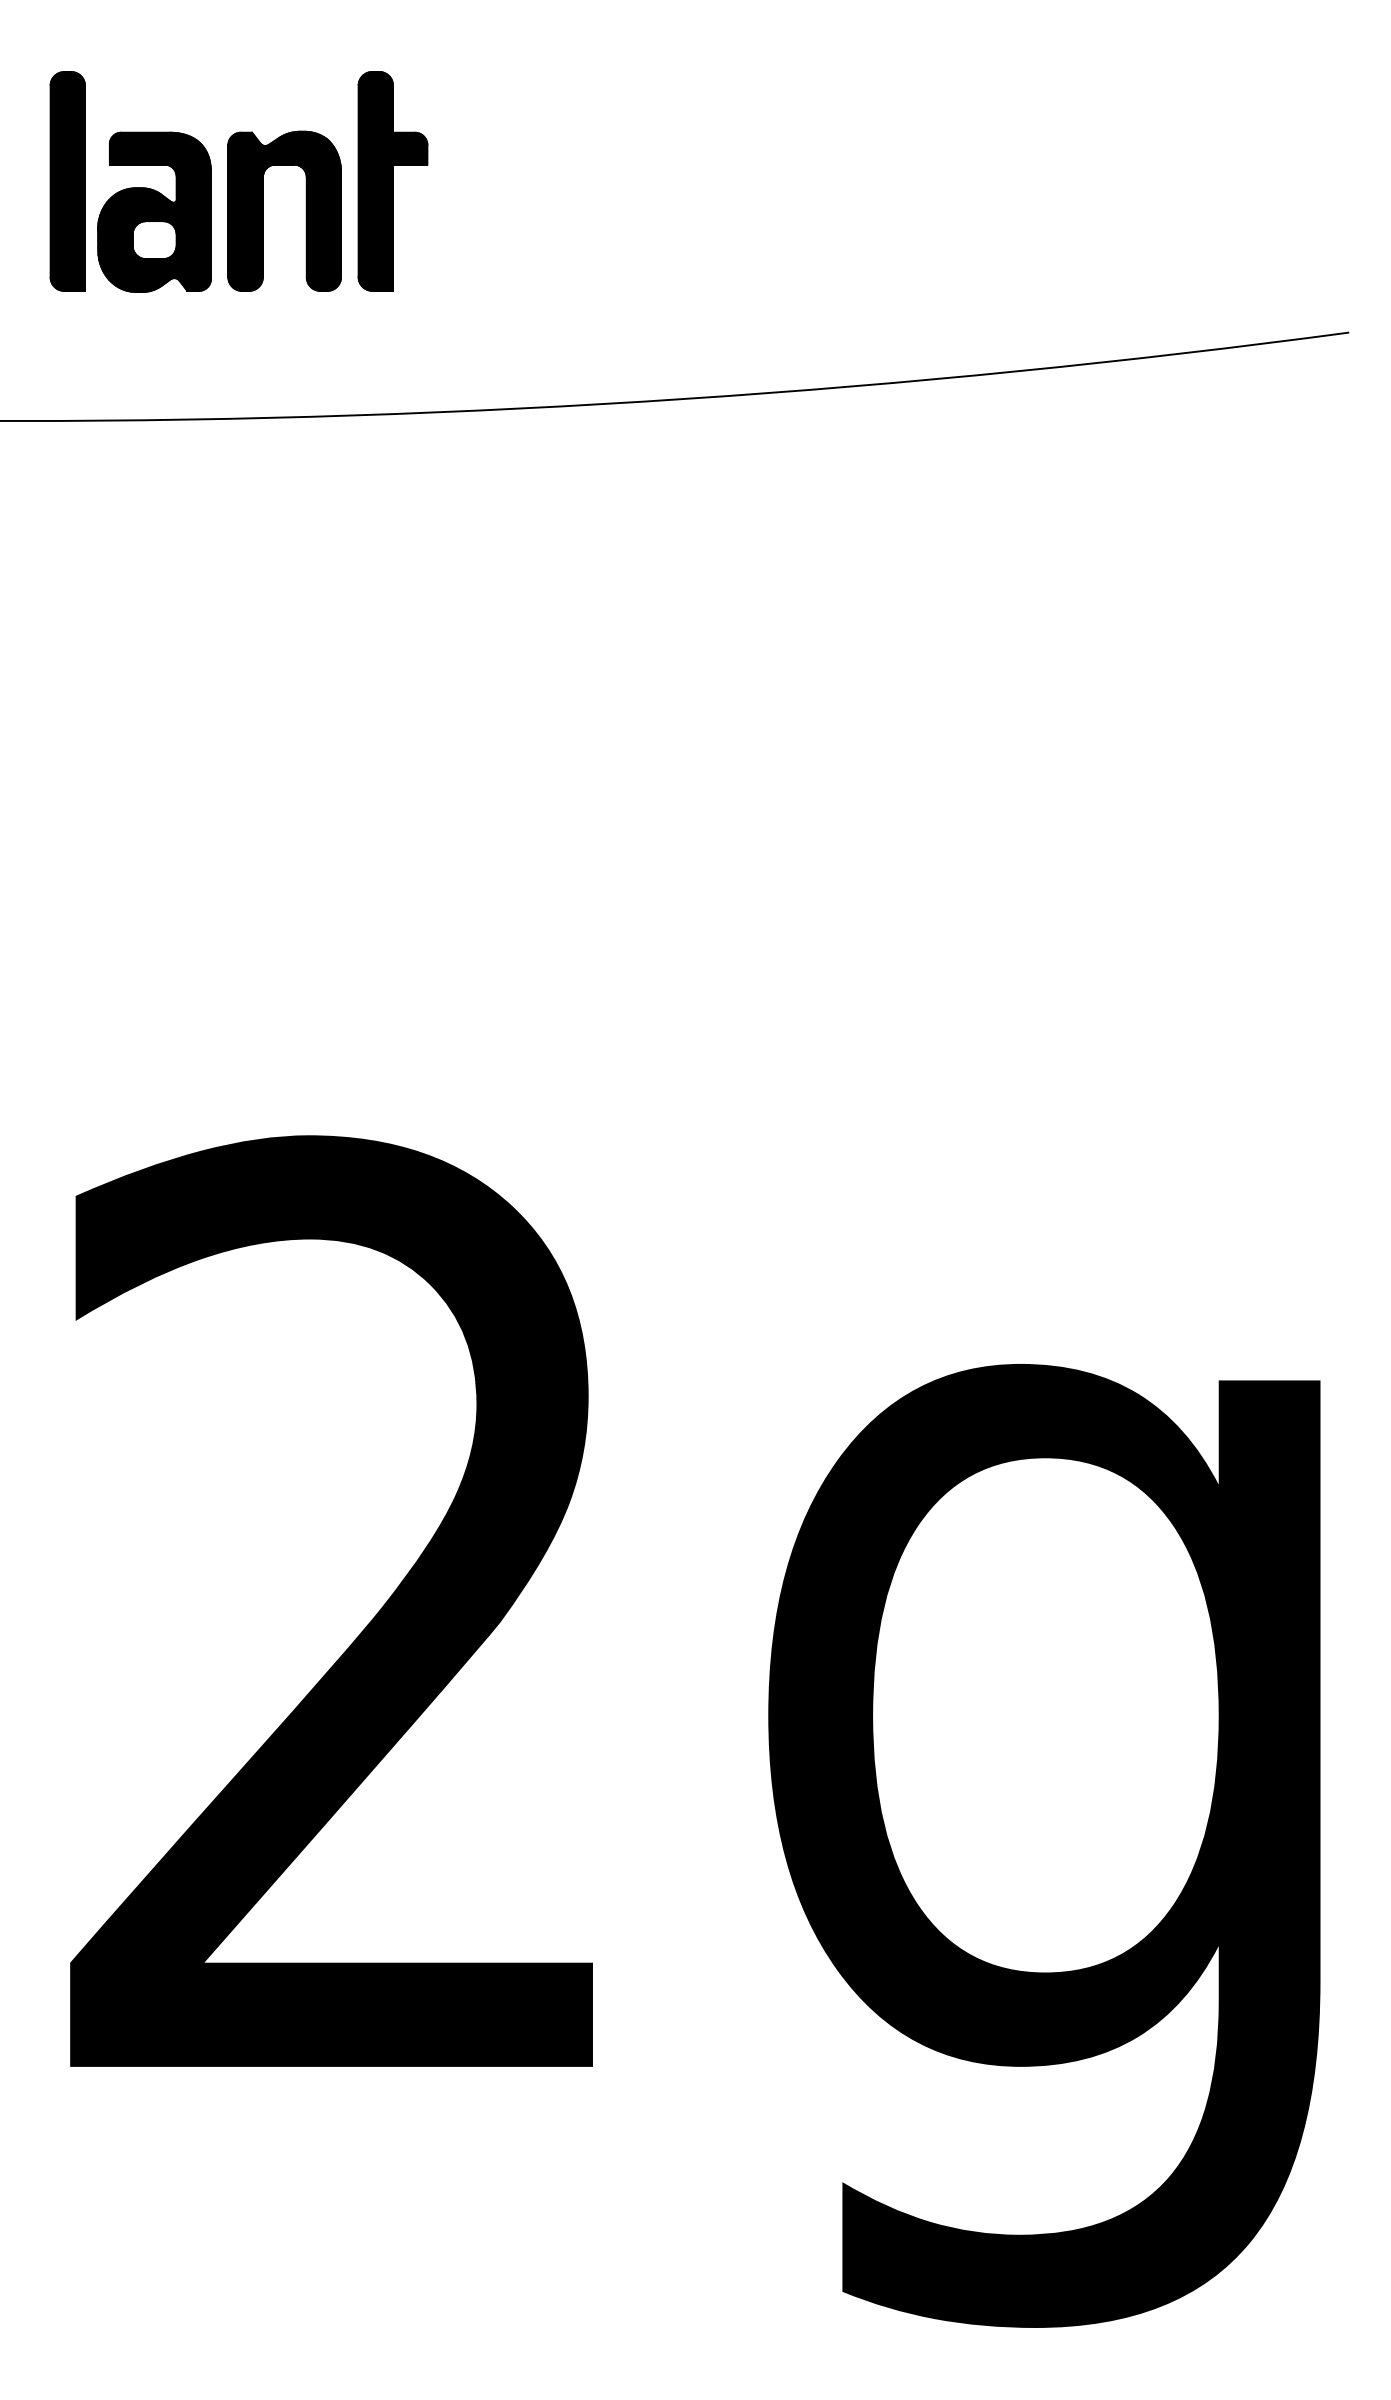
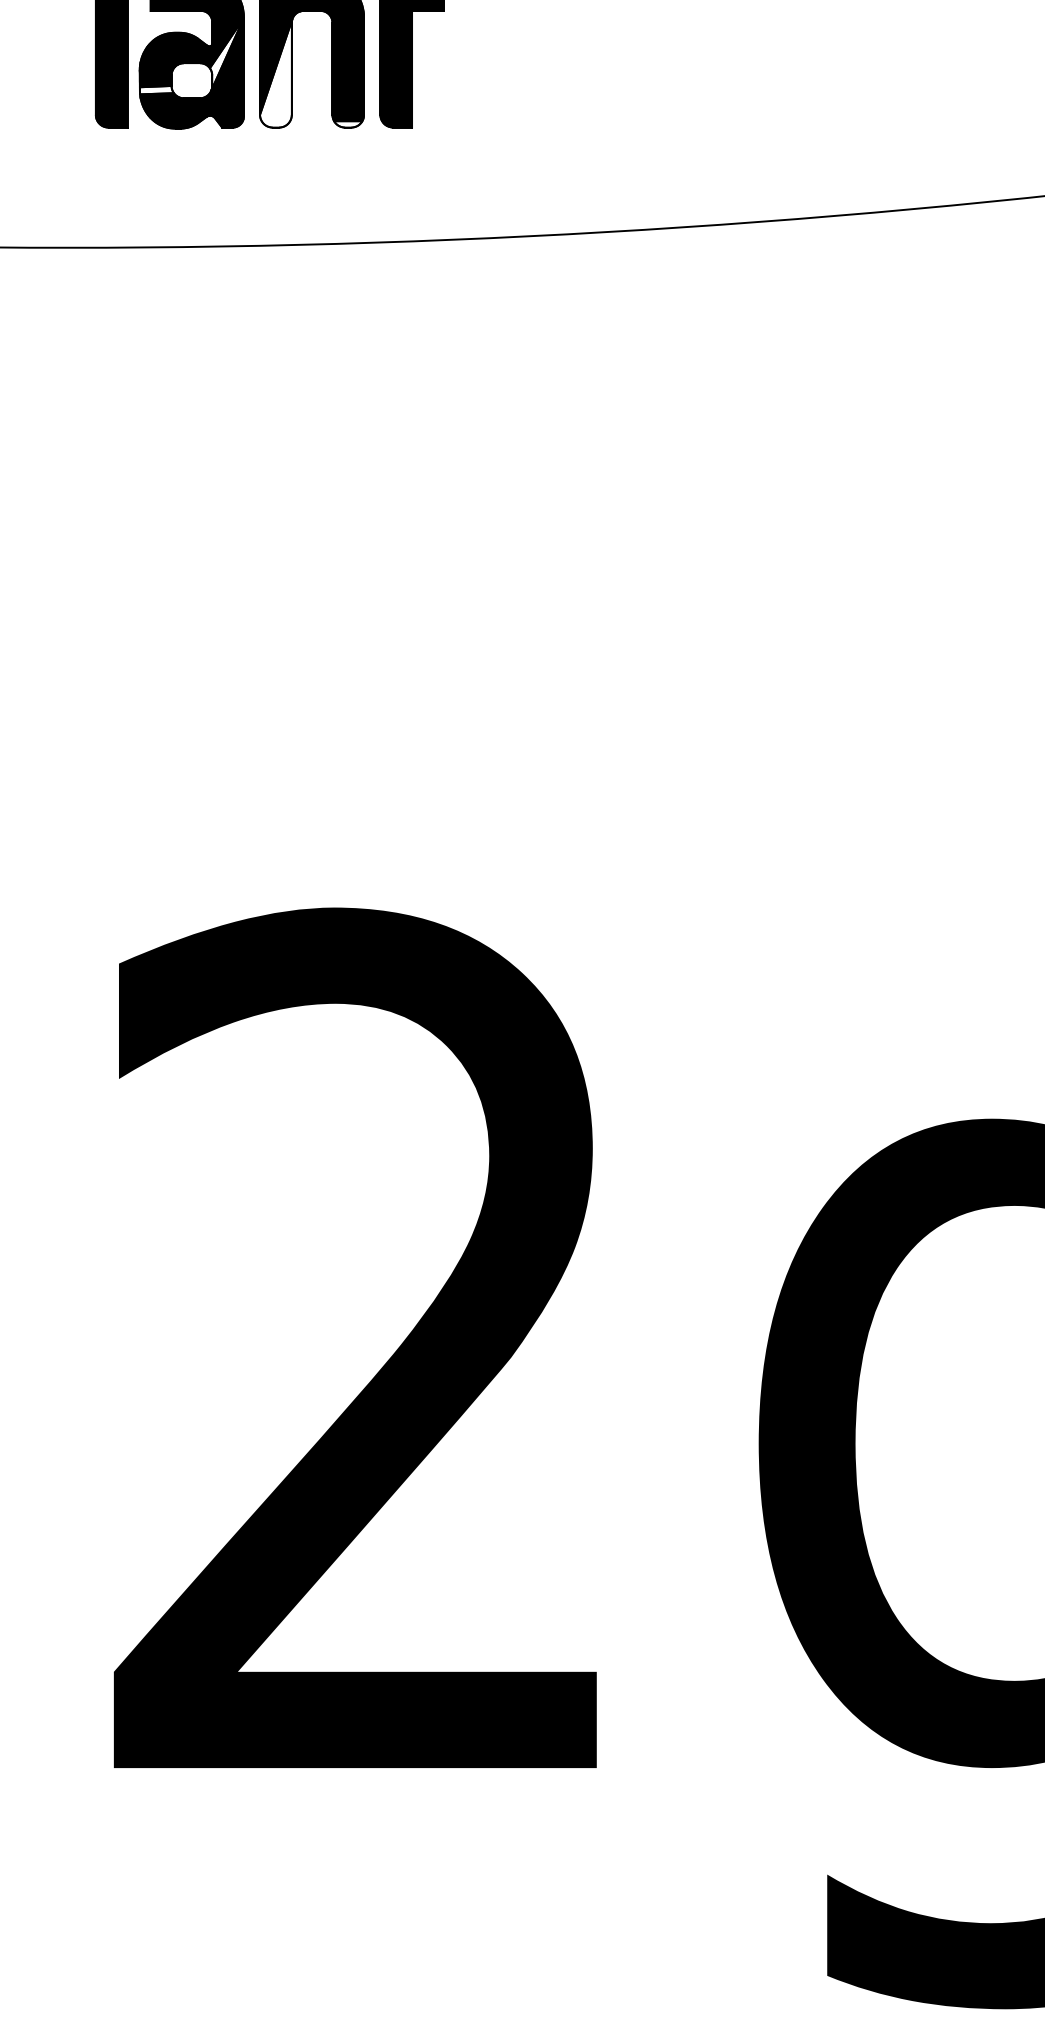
fill: (192, 211) -> (226, 54), removed
fill: (245, 231) -> (275, 72), removed
fill: (116, 249) -> (156, 89), removed
fill: (323, 286) -> (347, 123), removed

